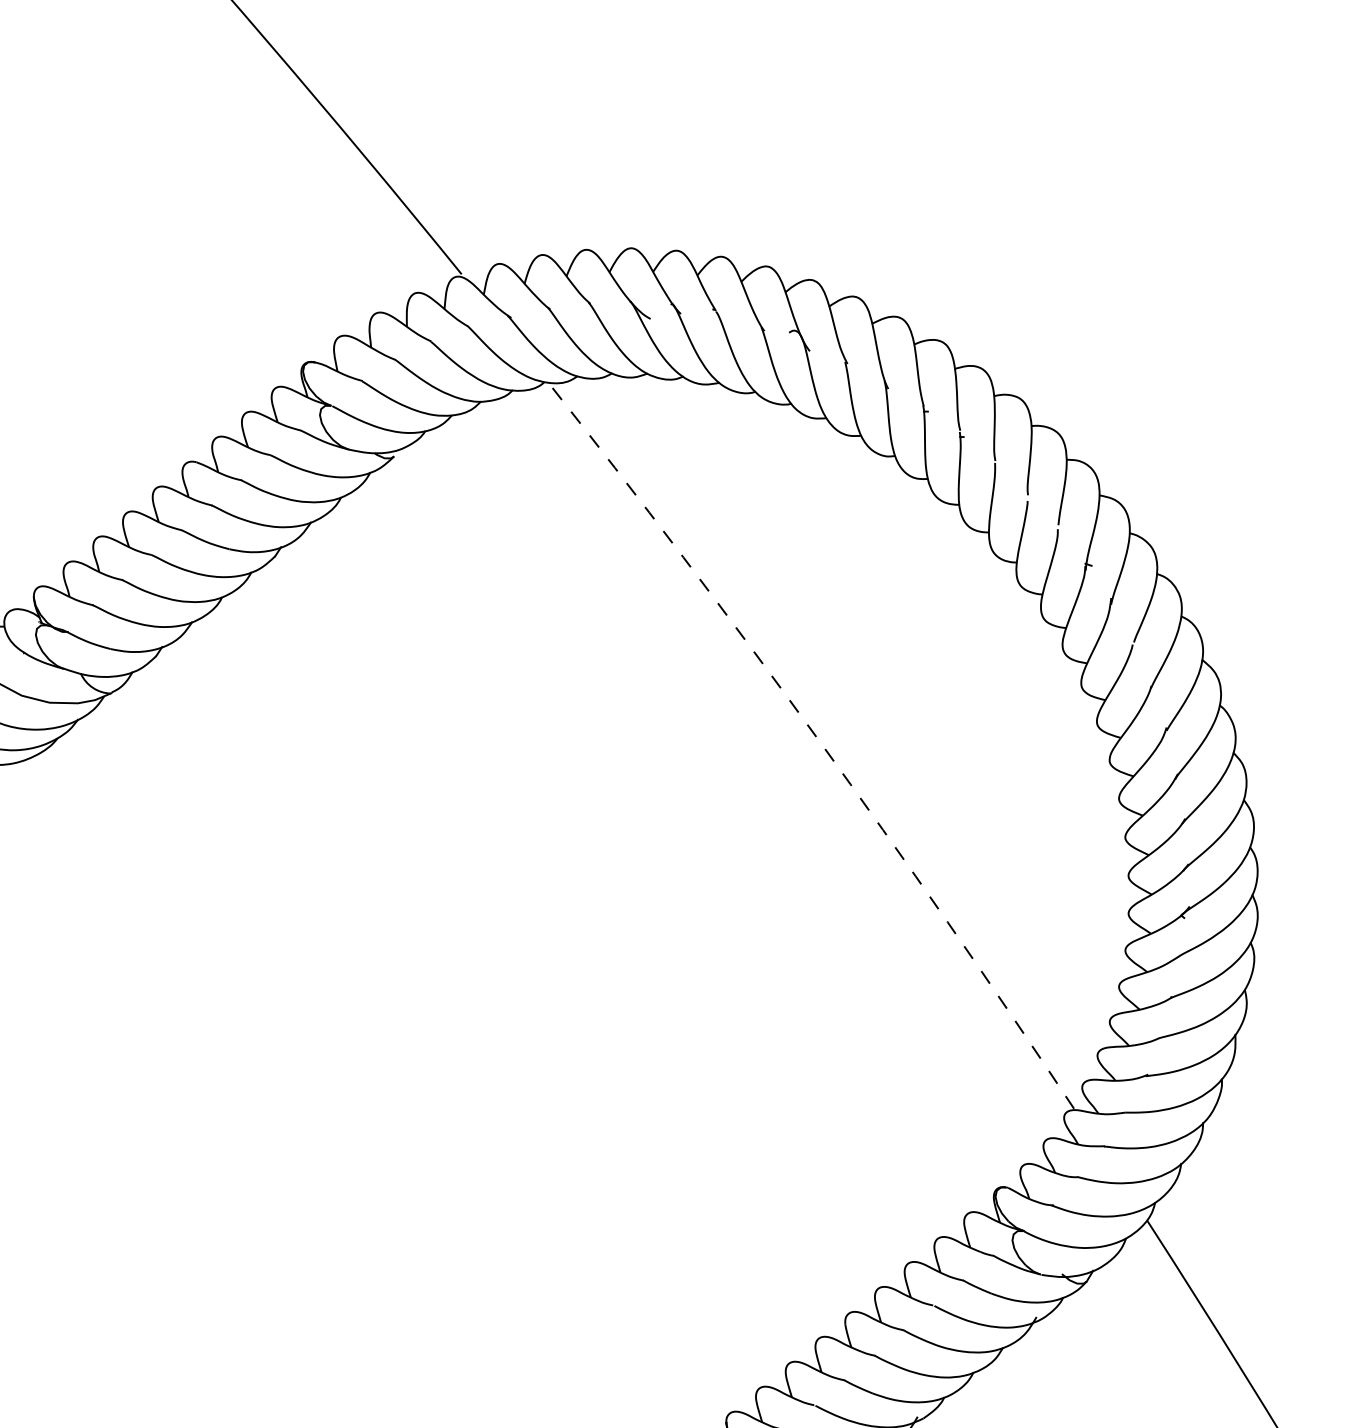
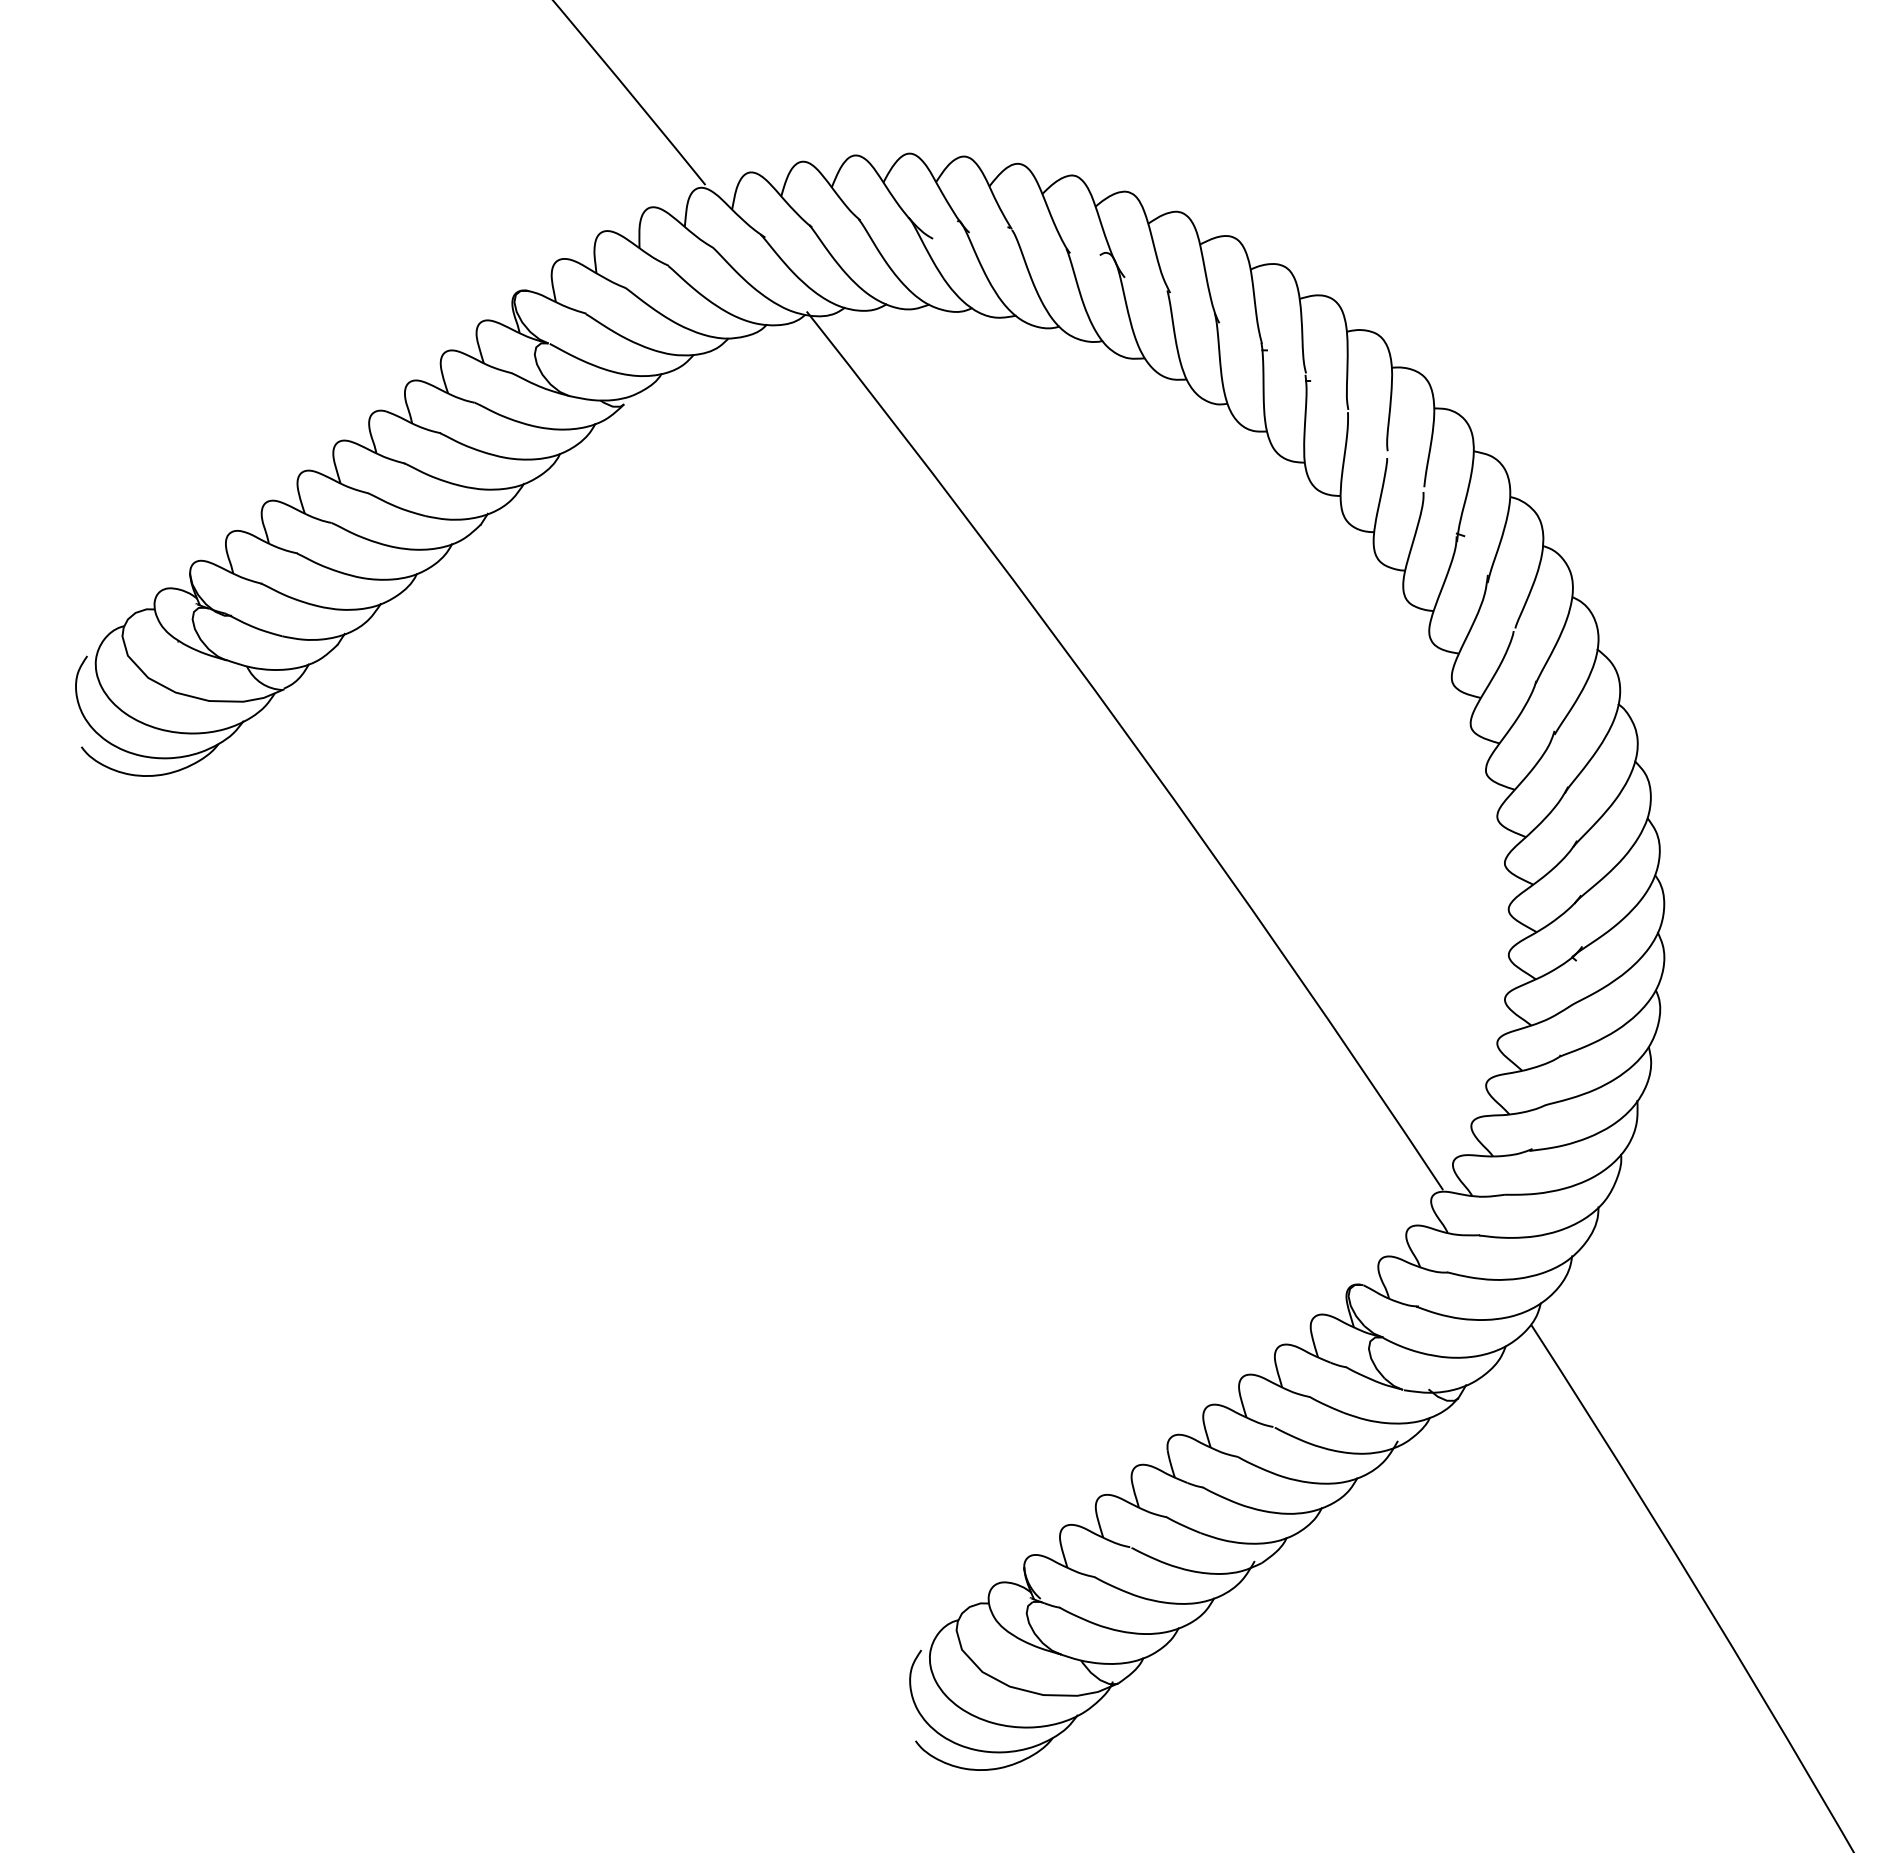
arc: (817, 738) -> (1134, 744), dashed -> solid

